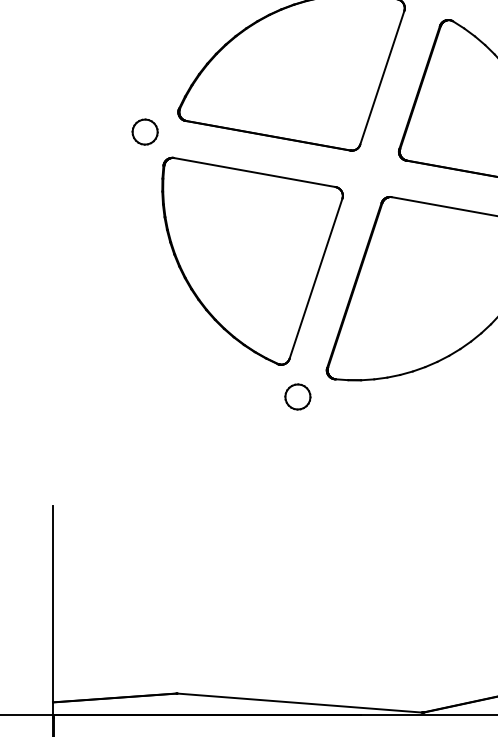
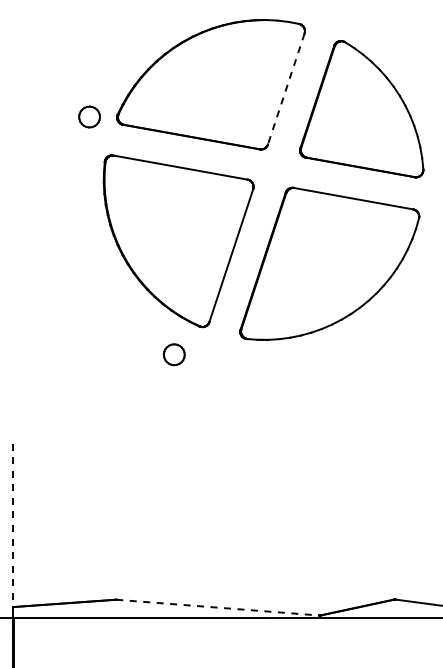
line: (382, 78) -> (286, 89), solid -> dashed
part: (145, 131) -> (89, 116), moved
part: (296, 396) -> (173, 354), moved
line: (53, 604) -> (13, 525), solid -> dashed
line: (299, 702) -> (217, 607), solid -> dashed

